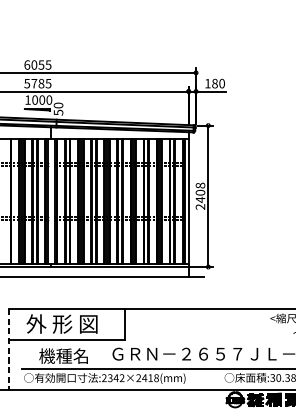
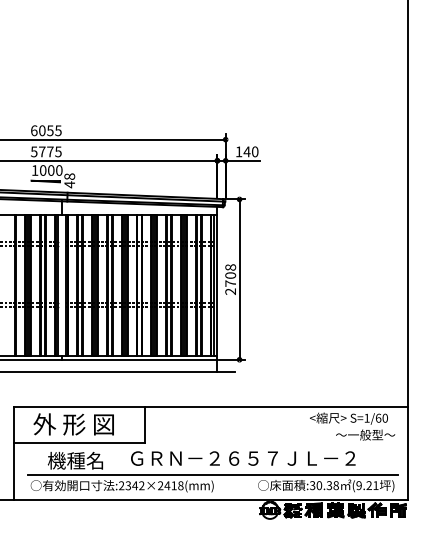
text: (41, 83) -> (50, 151), 5785 -> 5775
text: (214, 83) -> (246, 151), 180 -> 140
text: (58, 108) -> (69, 180), 50 -> 48
text: (200, 199) -> (230, 283), 2408 -> 2708
line: (8, 349) -> (13, 453), dashed -> solid

